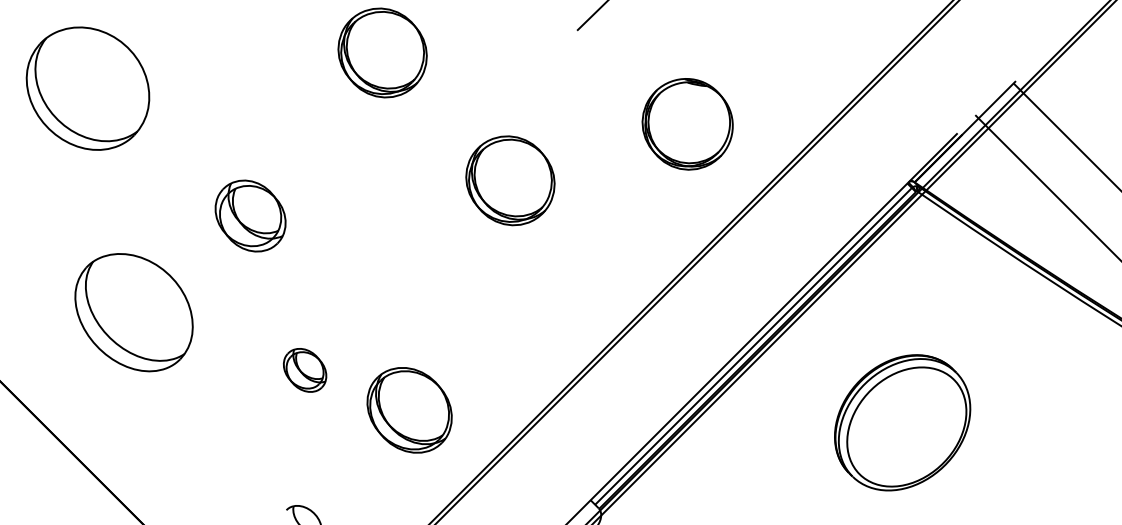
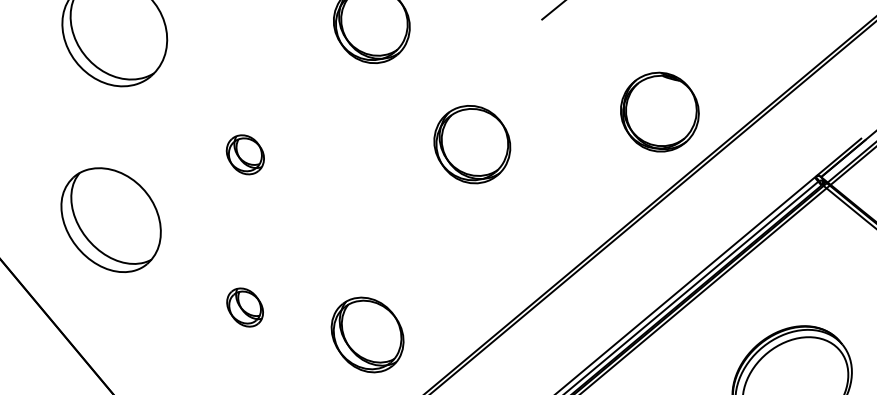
part: (687, 124) -> (659, 112), moved
part: (250, 215) -> (245, 154), size x0.62
part: (133, 312) -> (110, 219), moved
part: (305, 370) -> (245, 307), moved

